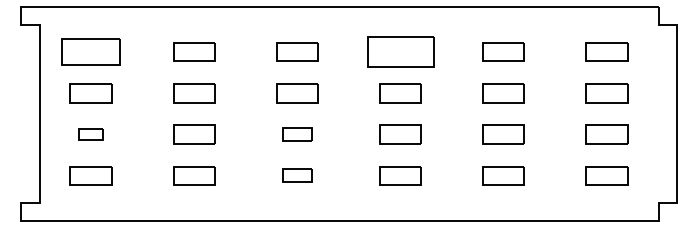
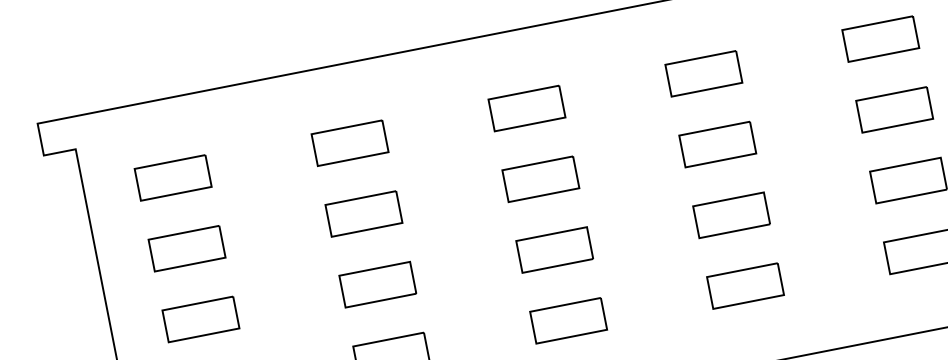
part: (90, 51) -> (171, 177), size x0.71
part: (400, 51) -> (703, 72), size x0.62
part: (90, 134) -> (199, 319), size x1.67
part: (297, 134) -> (554, 249), size x1.43
part: (297, 175) -> (568, 320), size x1.43

